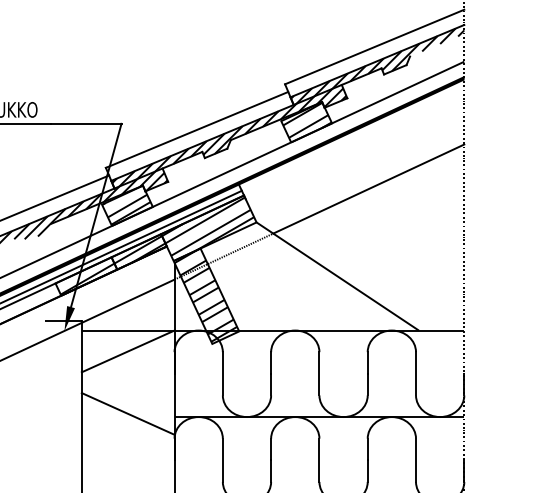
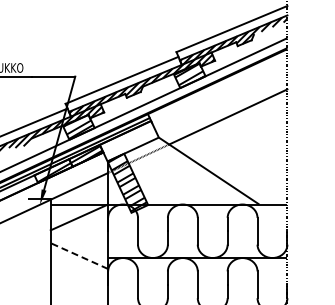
hatch: (207, 227) -> (128, 140), removed
line: (126, 412) -> (78, 255), solid -> dashed

